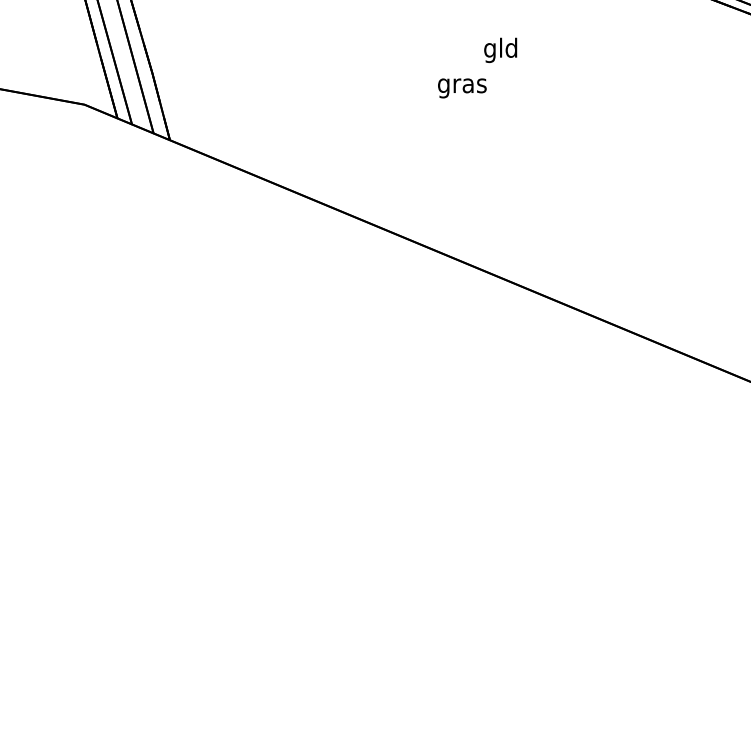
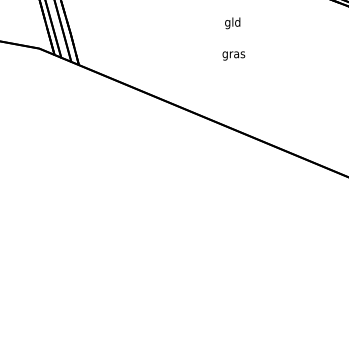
text: (461, 87) -> (233, 55), moved

